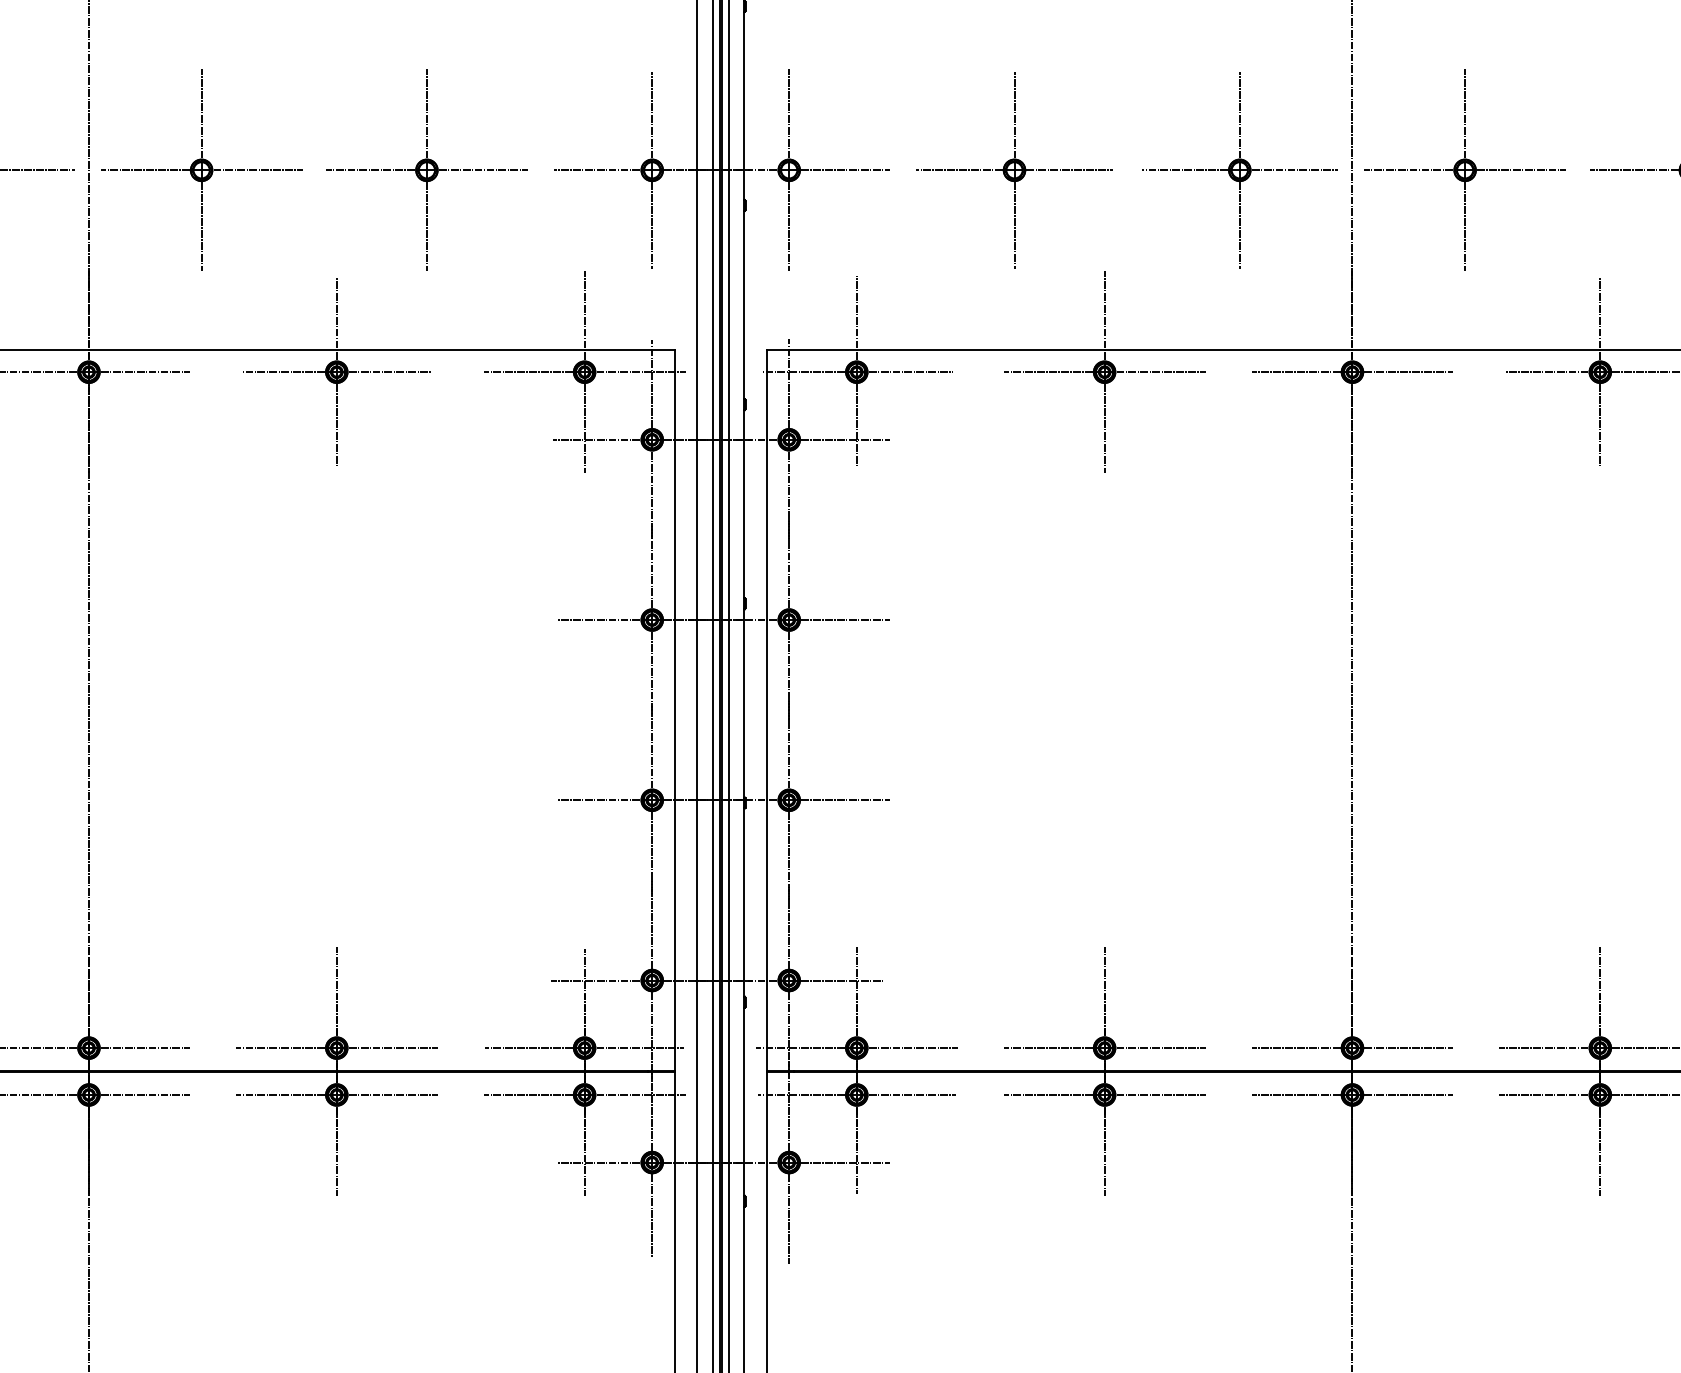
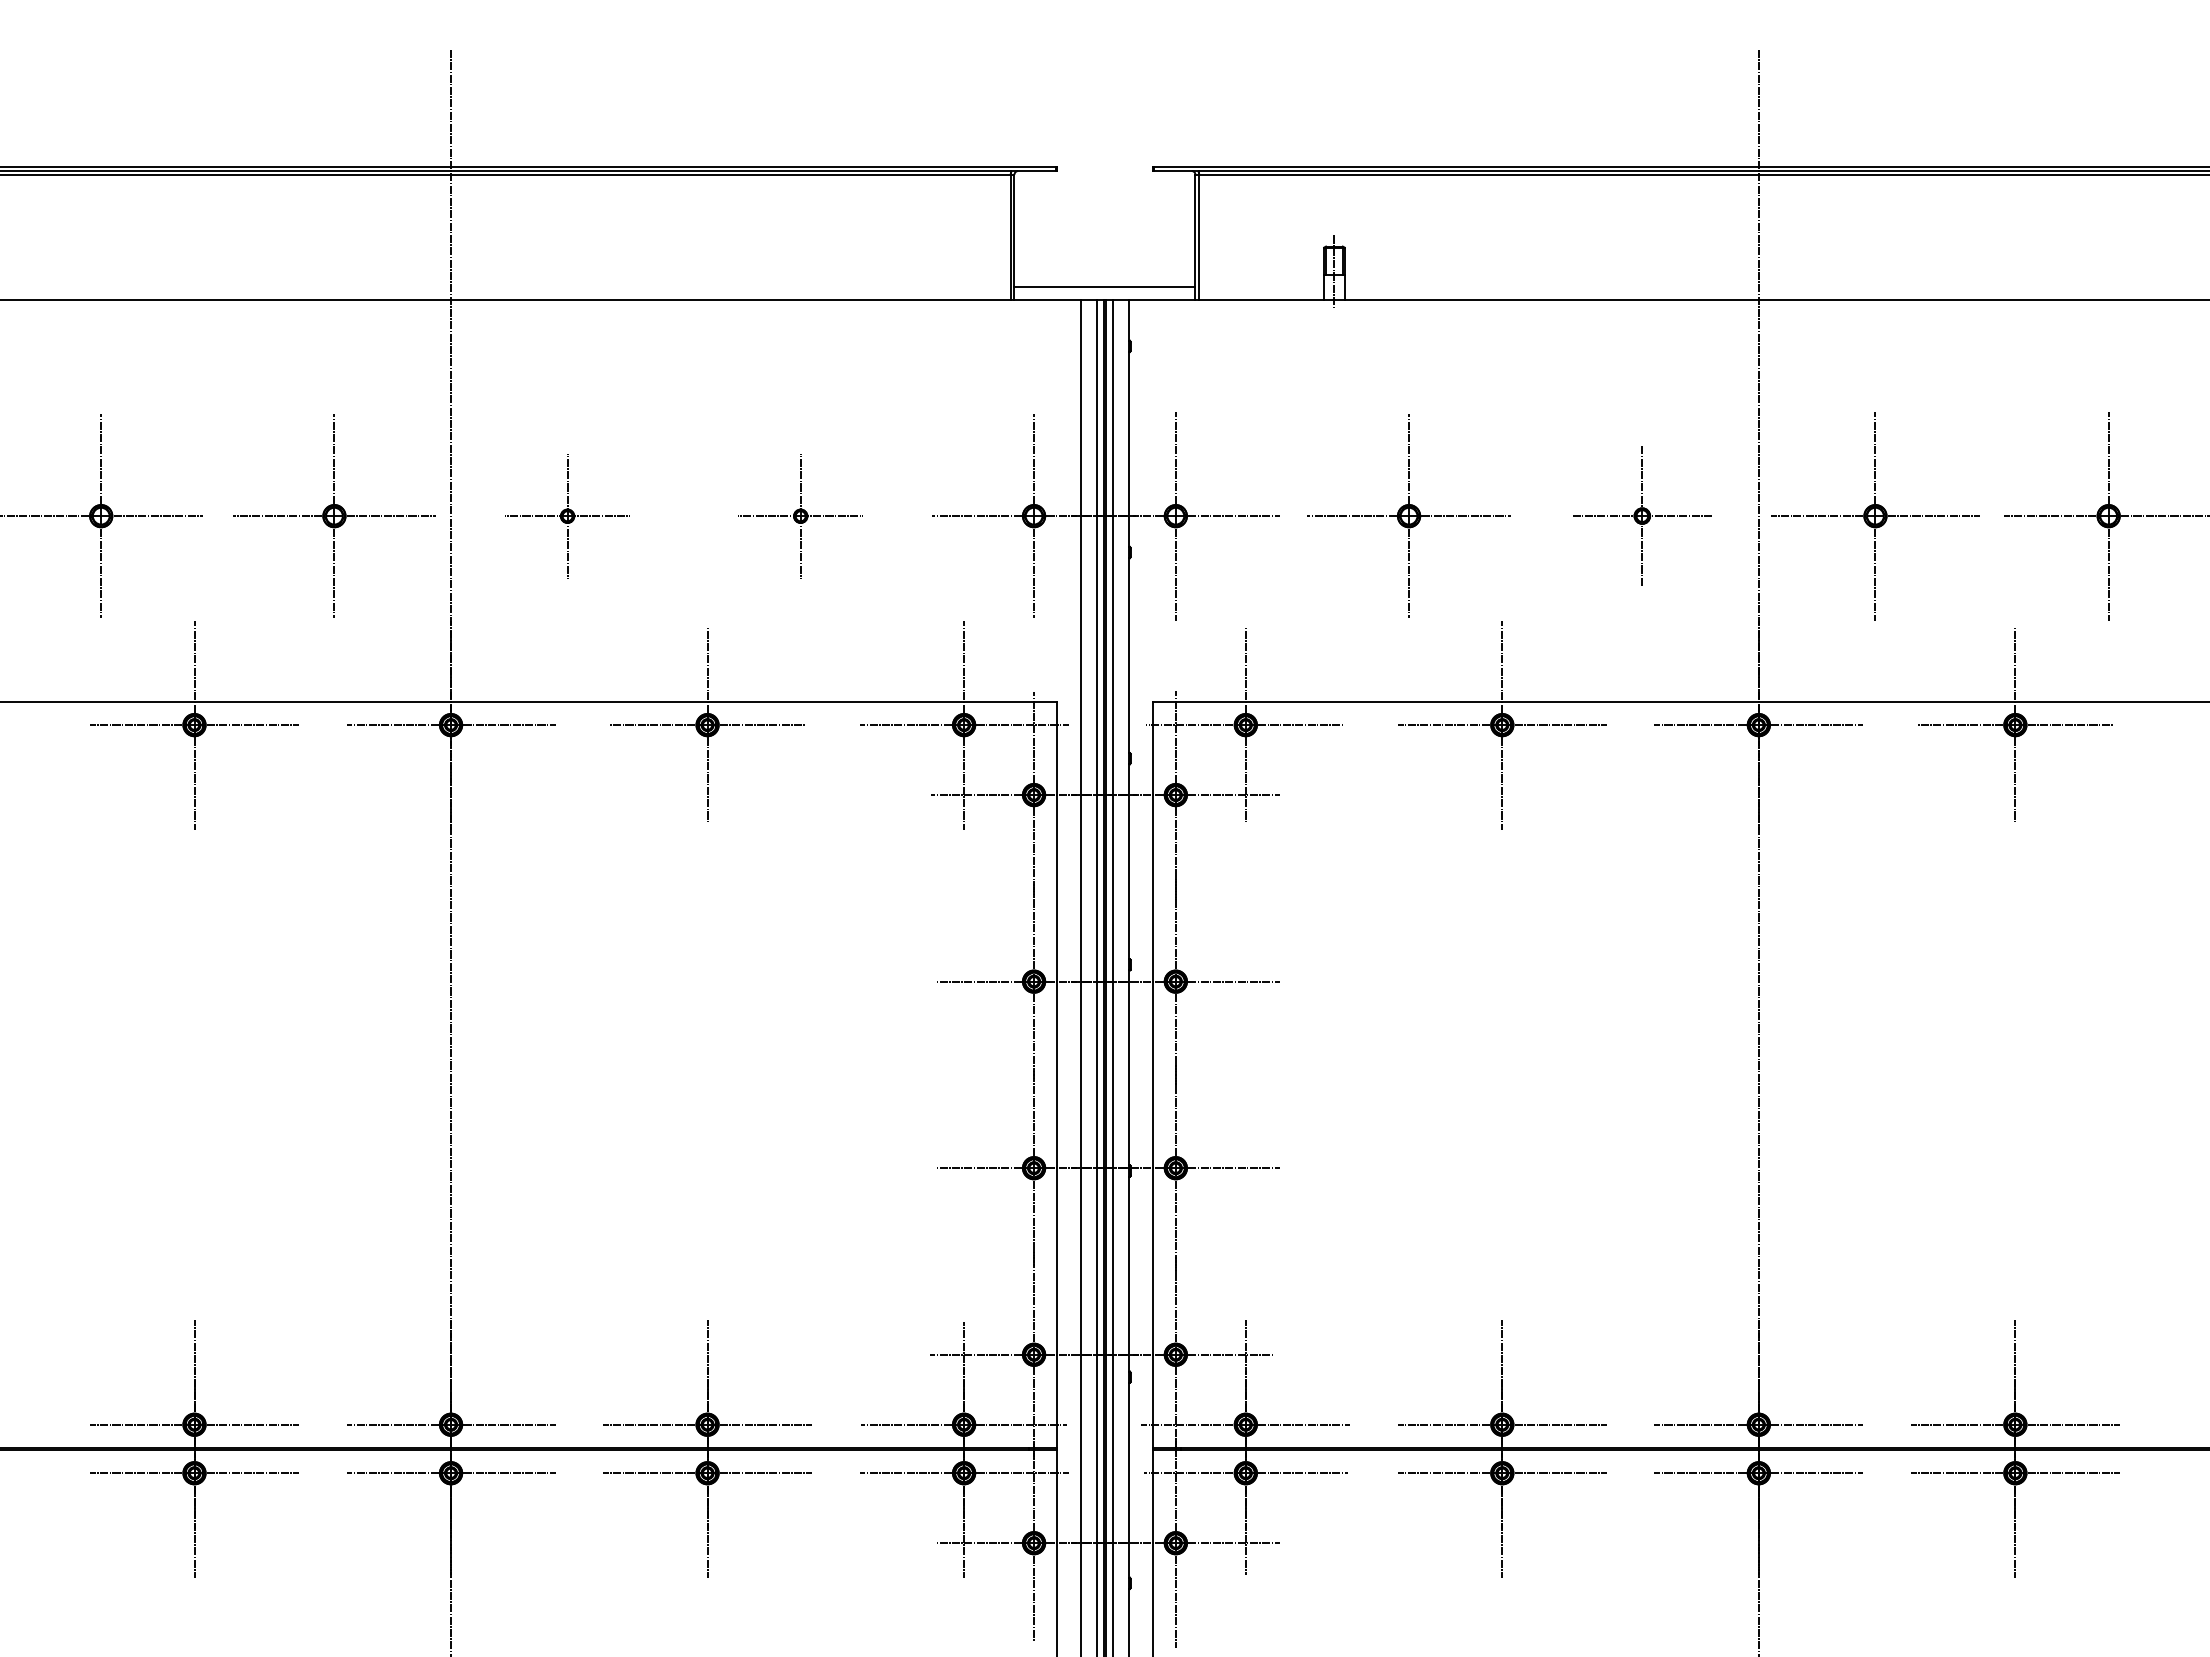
part: (1240, 169) -> (1642, 515), size x0.7
part: (201, 170) -> (567, 516), size x0.6
part: (426, 170) -> (800, 516), size x0.6

